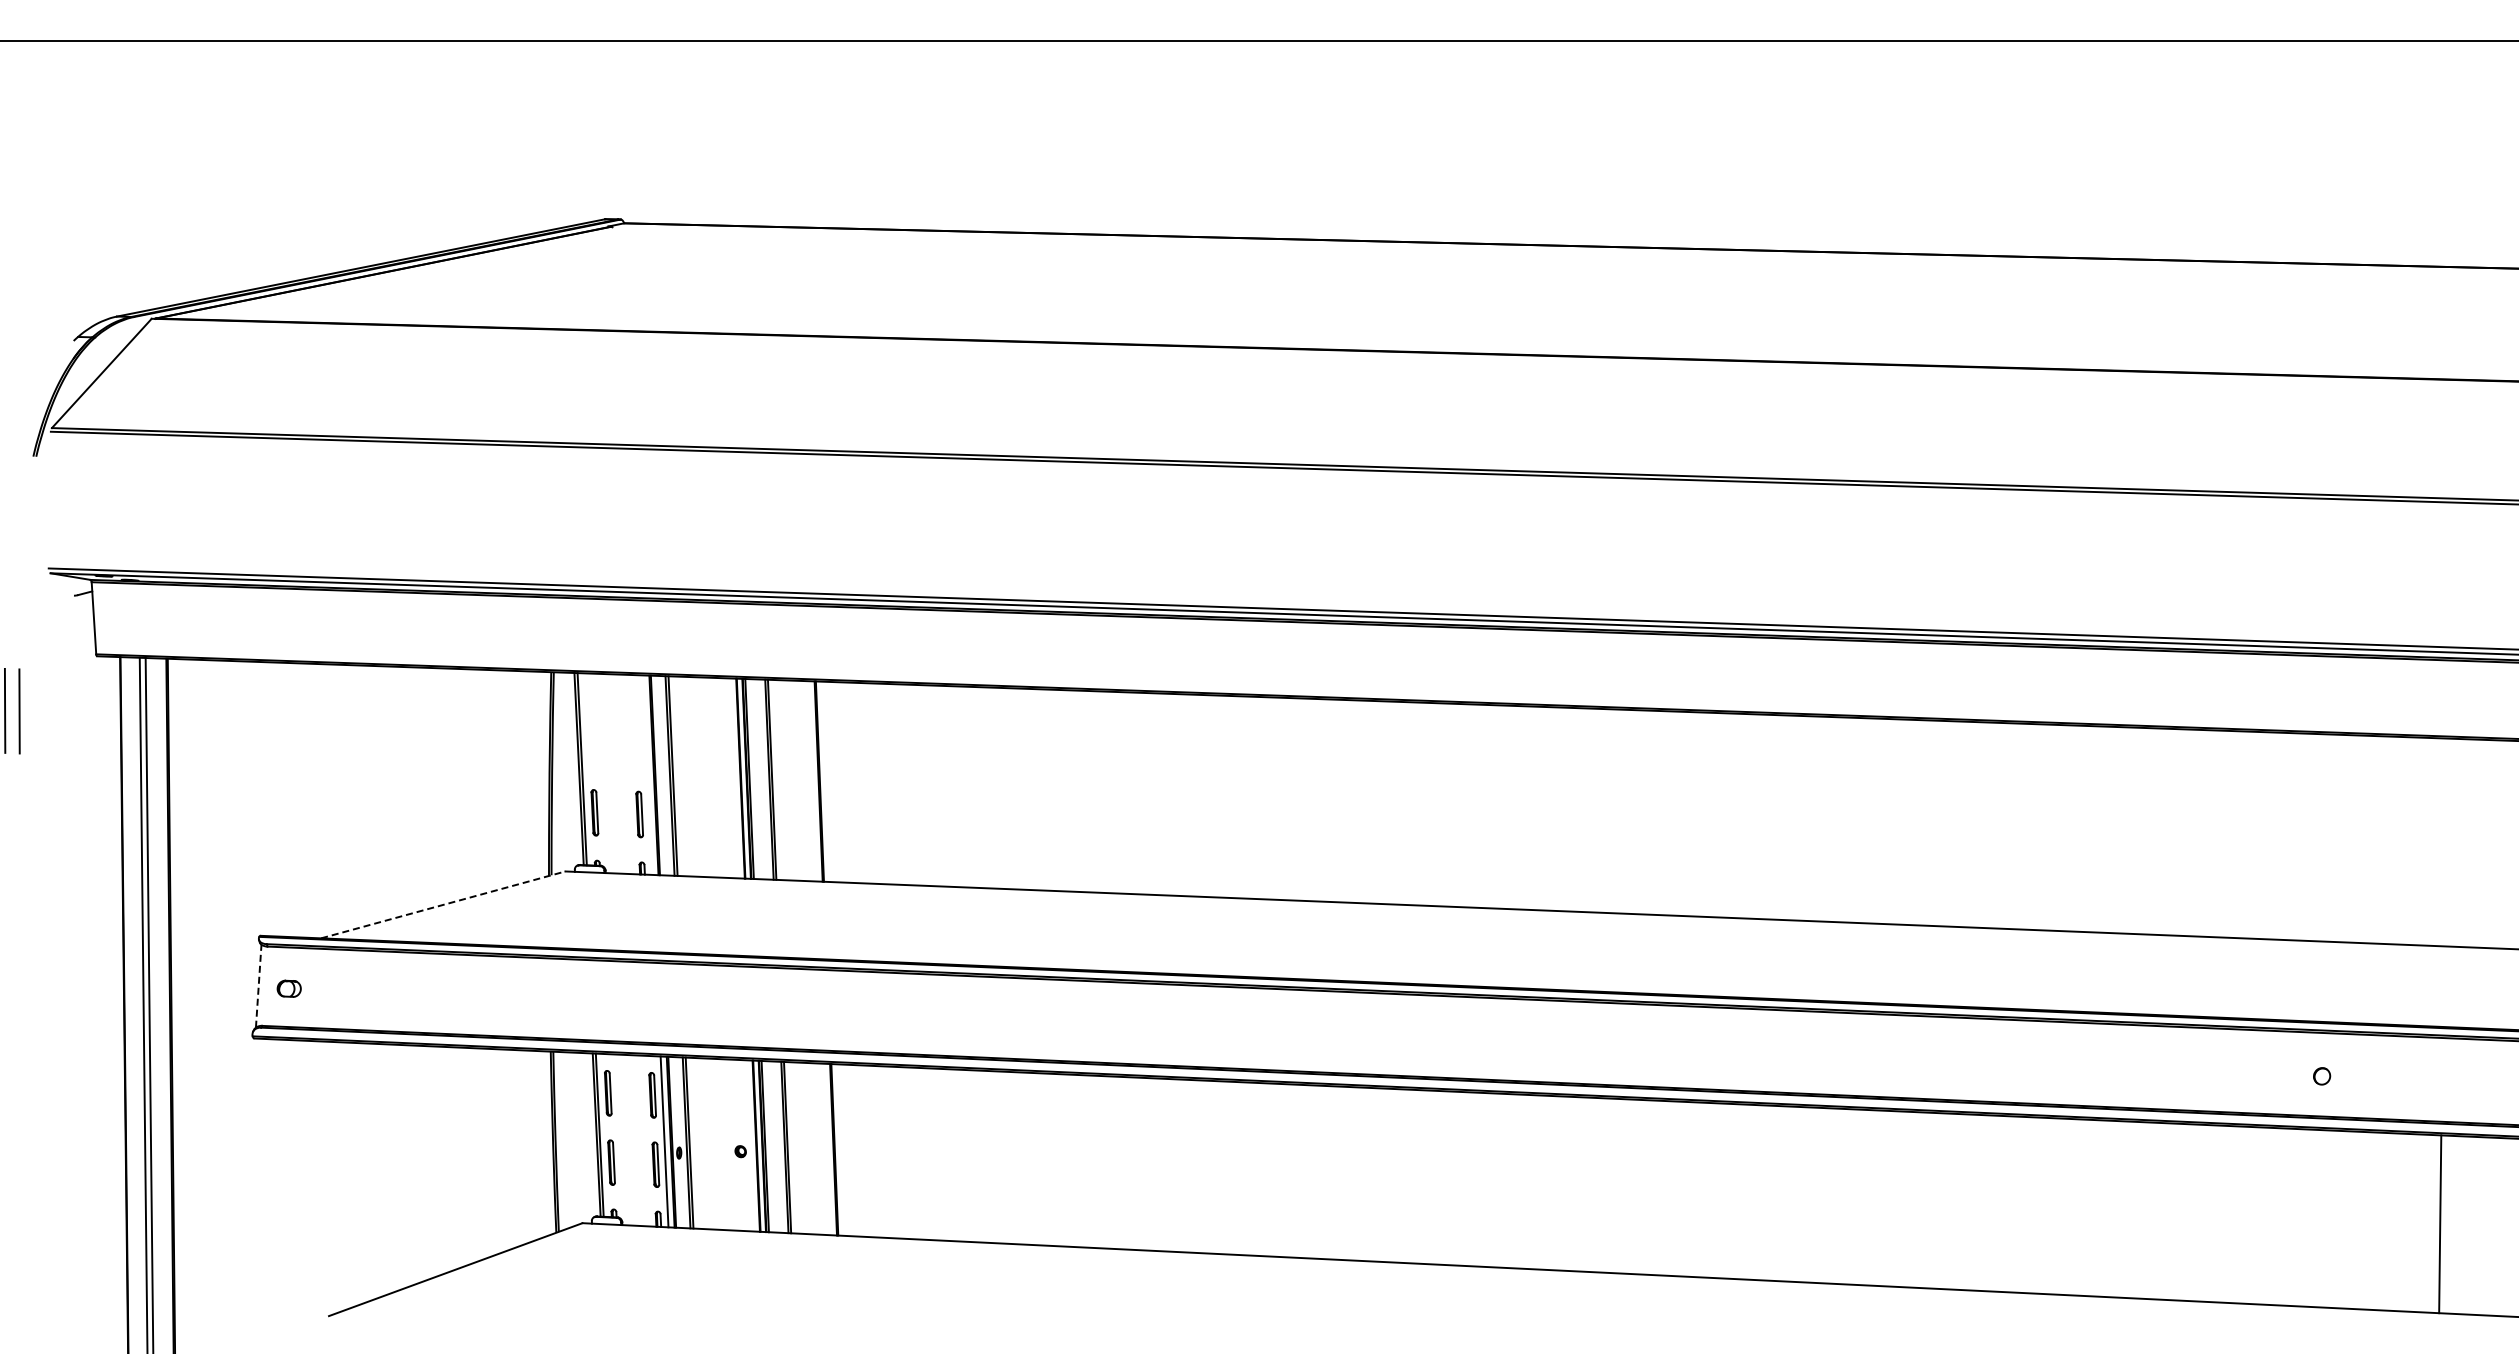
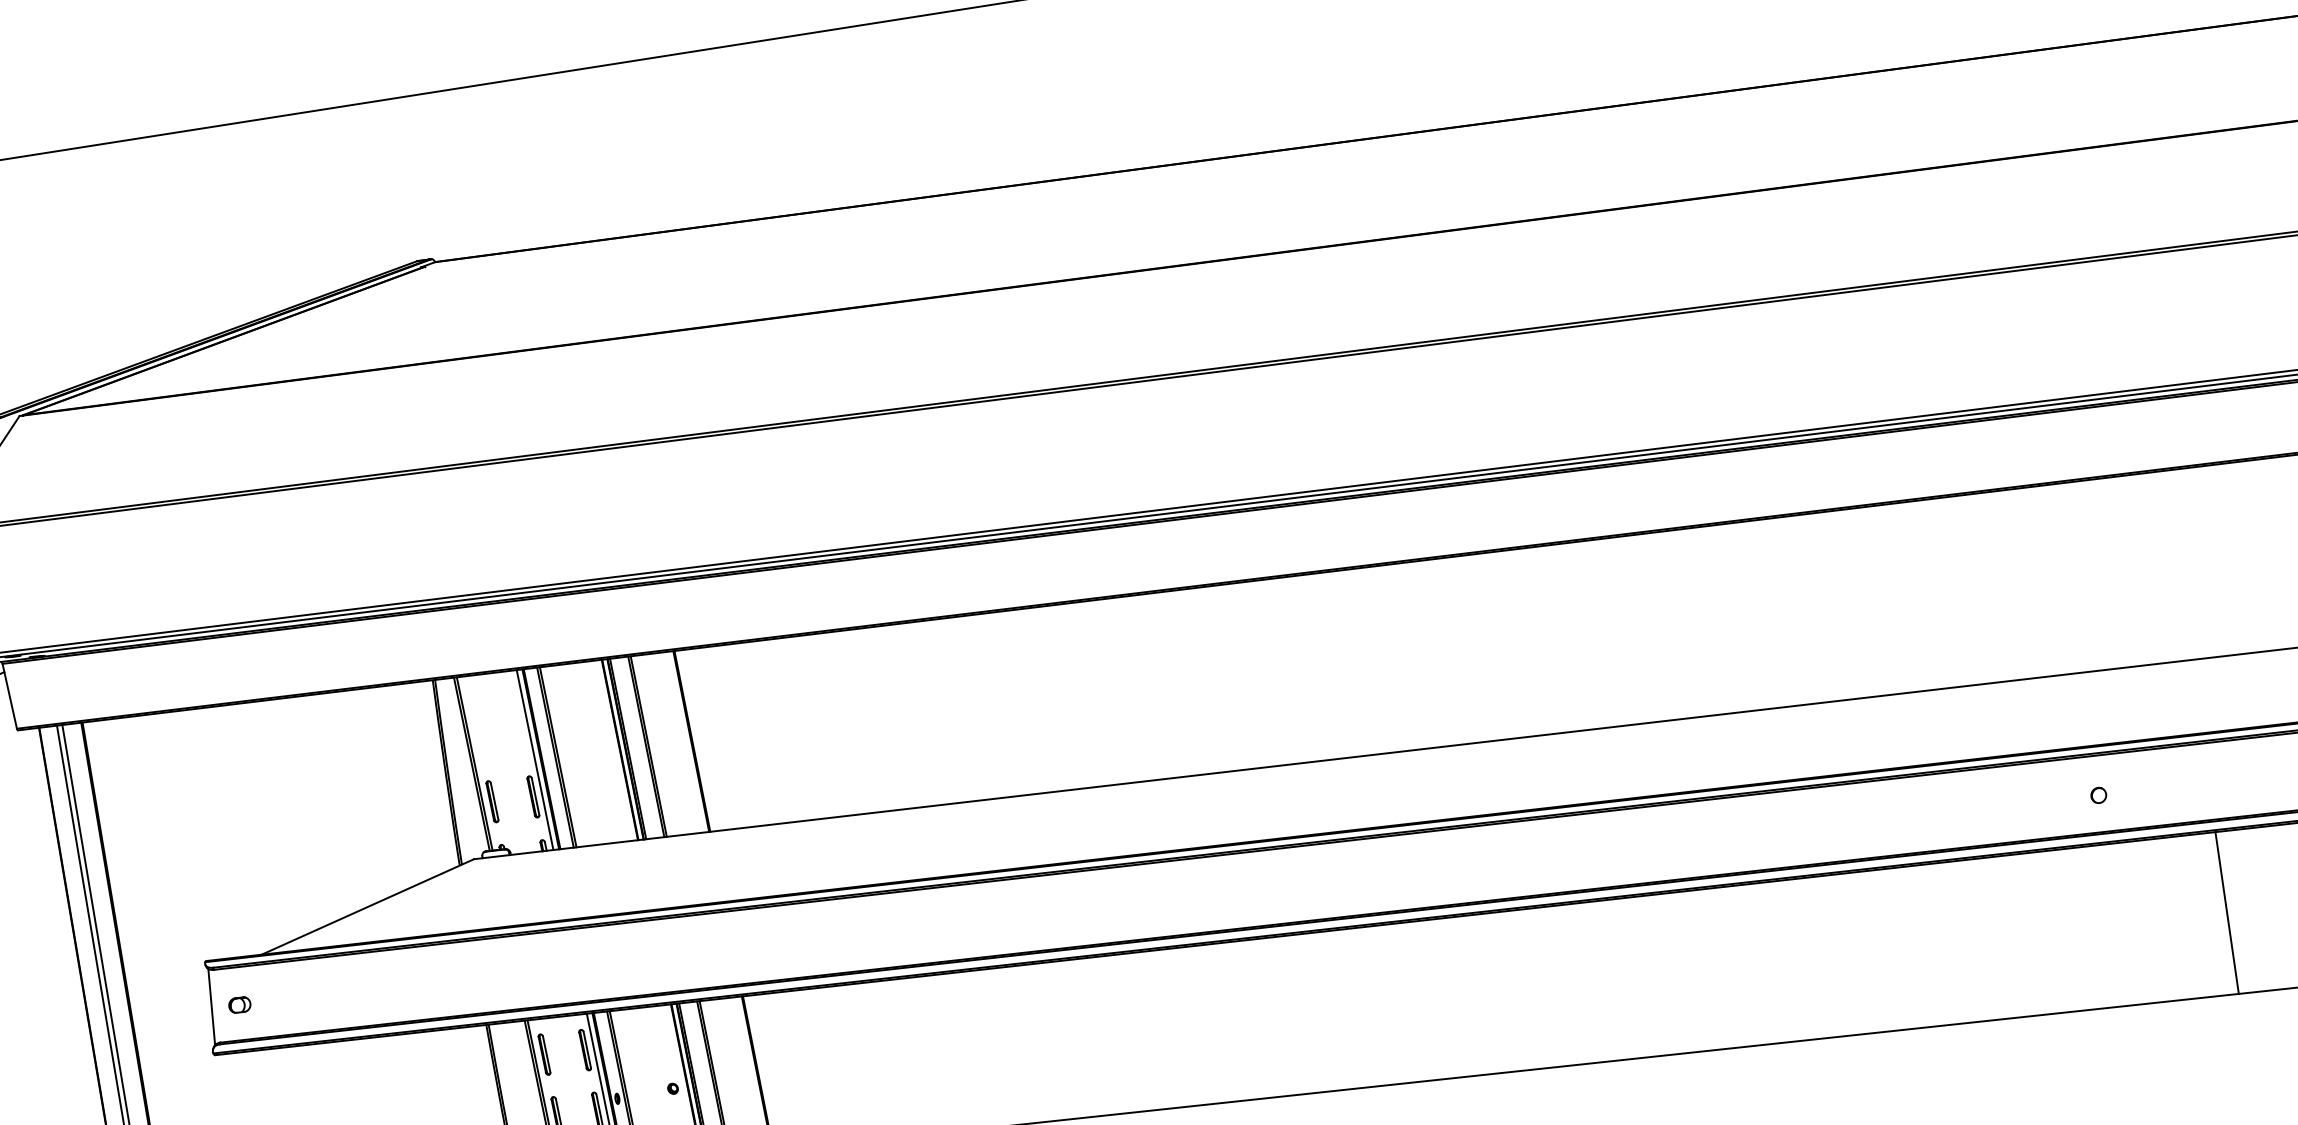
line: (647, 774) -> (534, 759), added
line: (443, 904) -> (367, 906), dashed -> solid
line: (258, 986) -> (211, 1007), dashed -> solid

